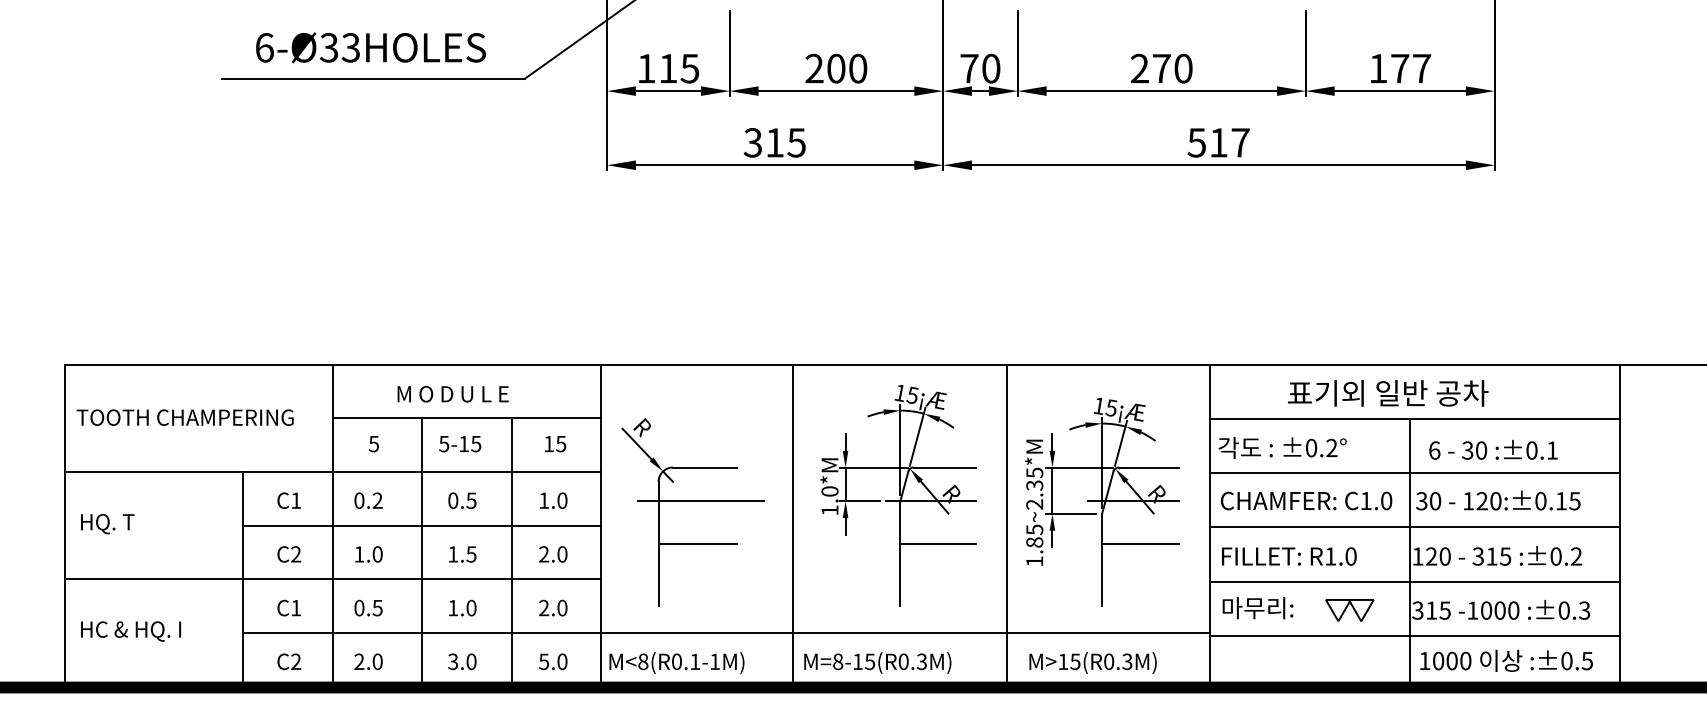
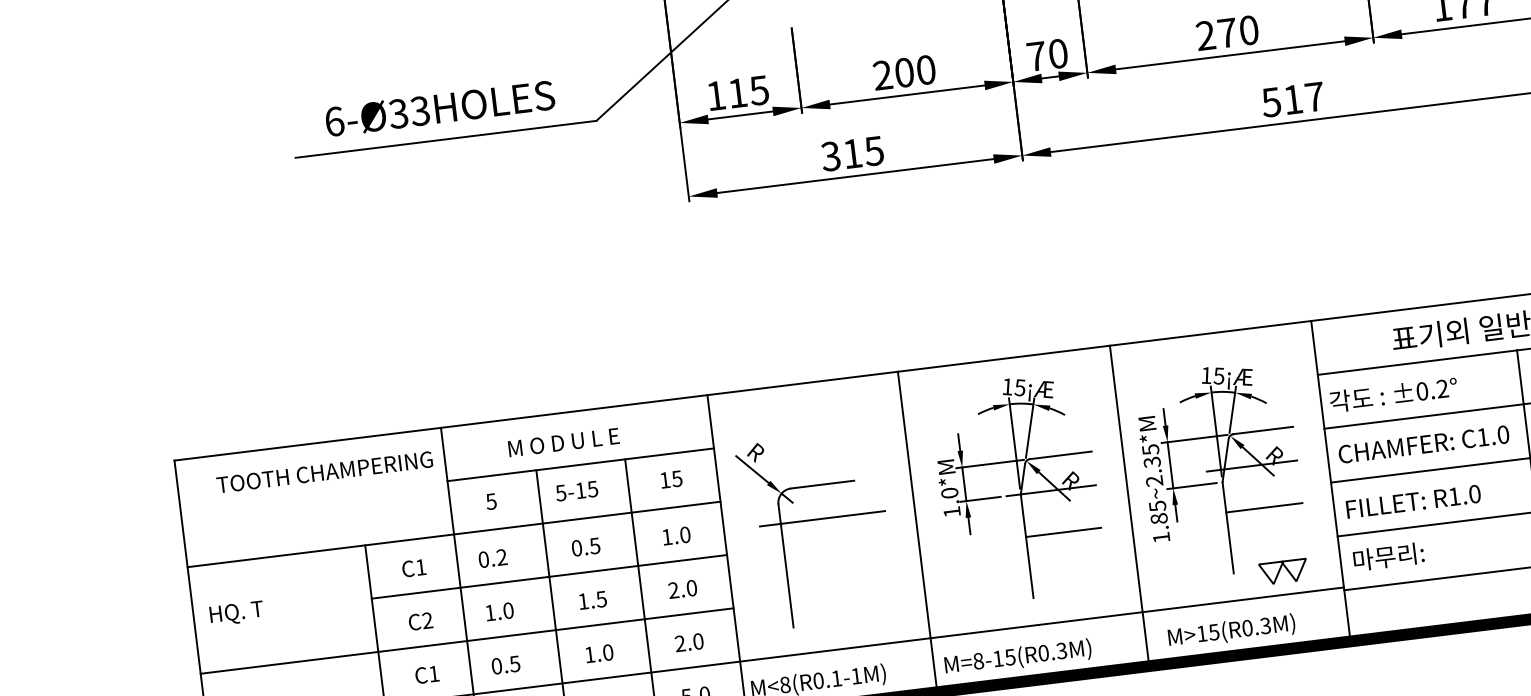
text: (184, 417) -> (324, 472), moved
line: (697, 544) -> (824, 561), removed
part: (1349, 610) -> (1283, 572), moved

